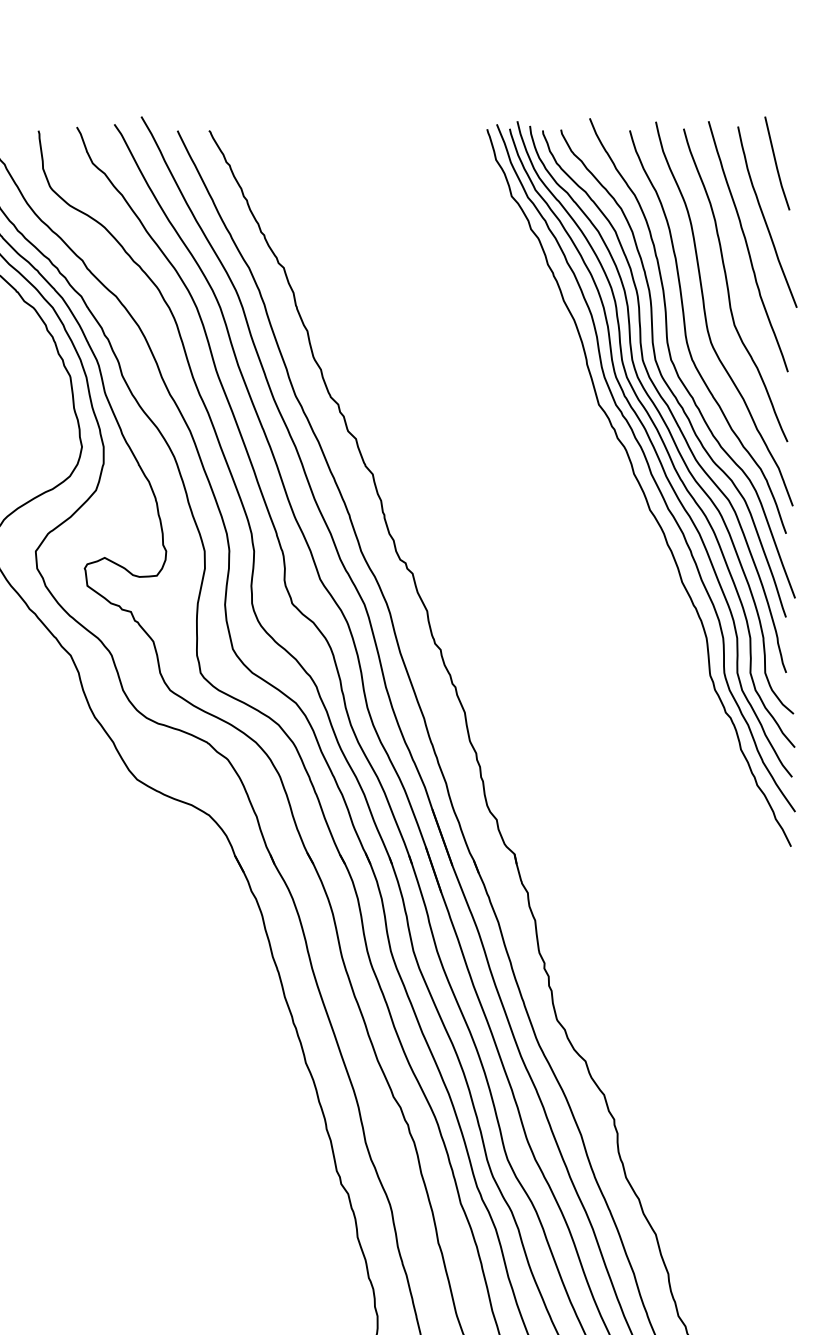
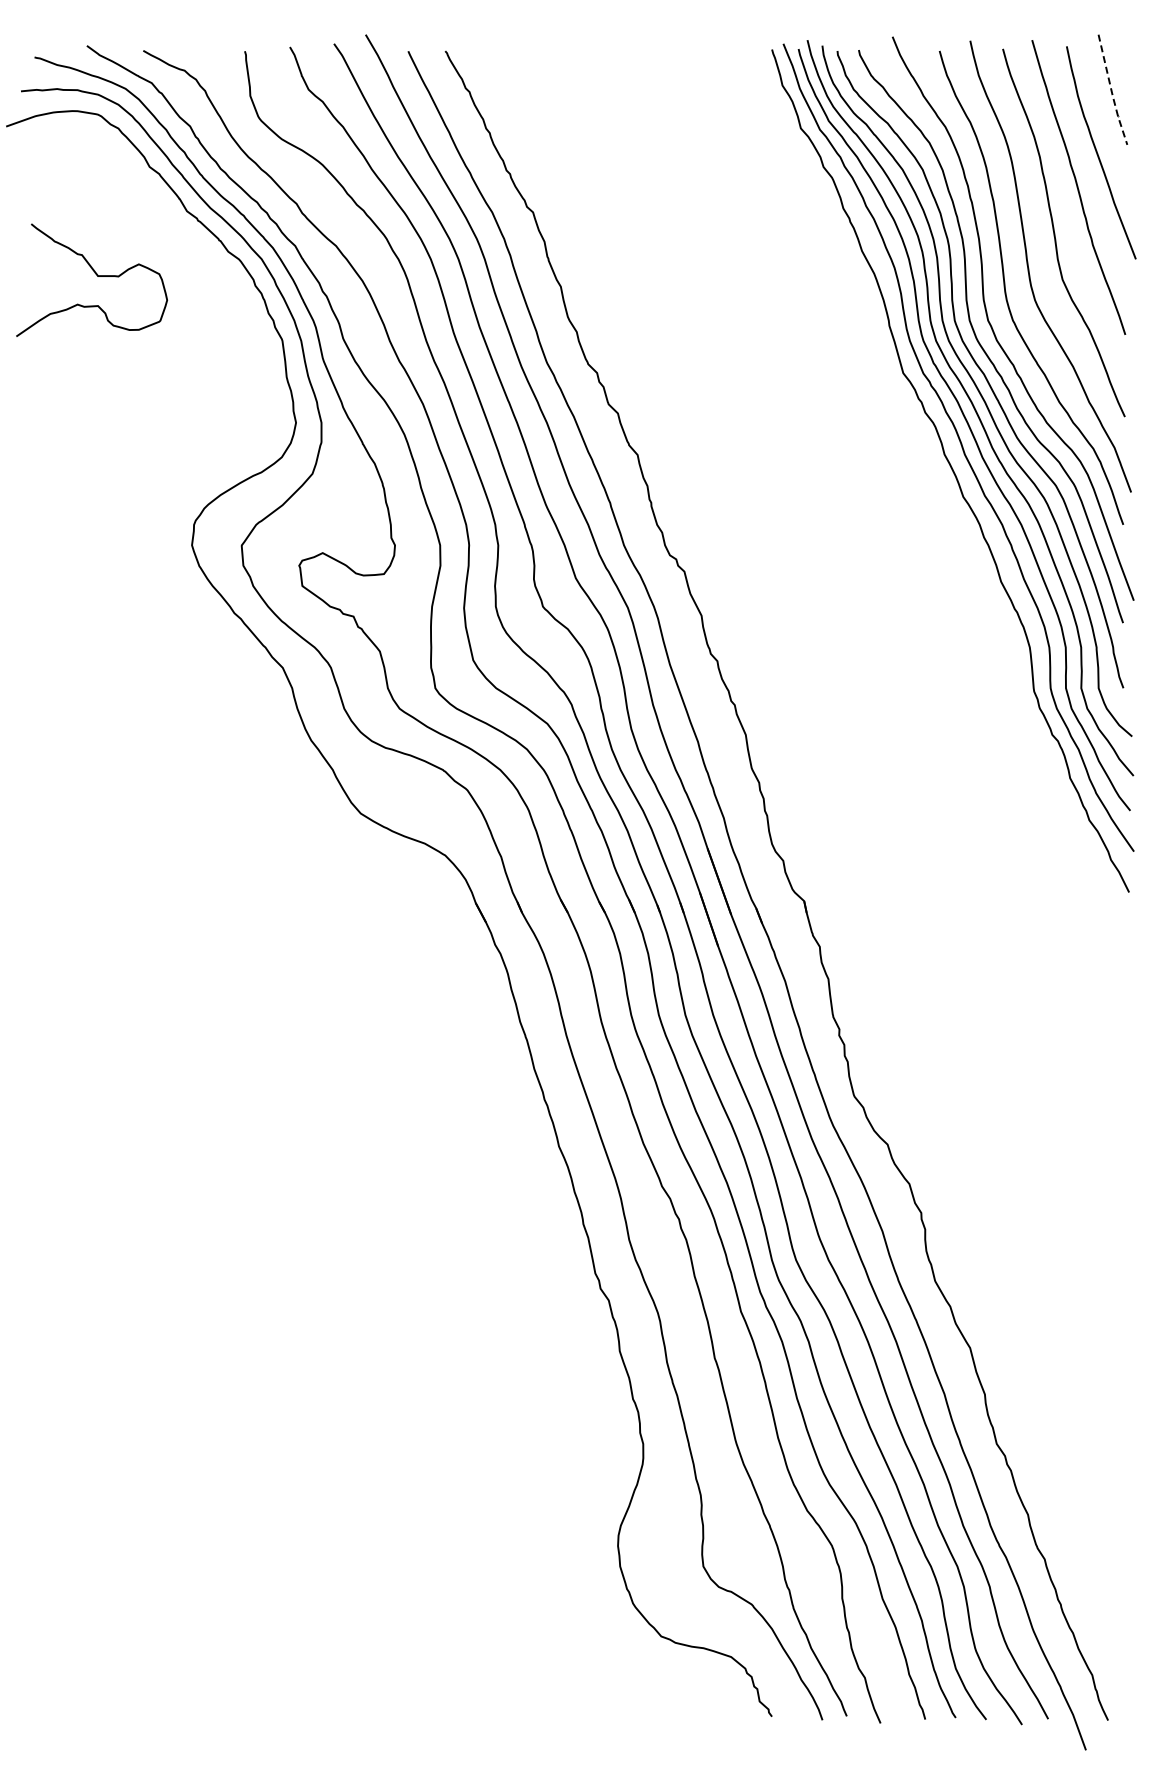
line: (776, 165) -> (1111, 92), solid -> dashed

